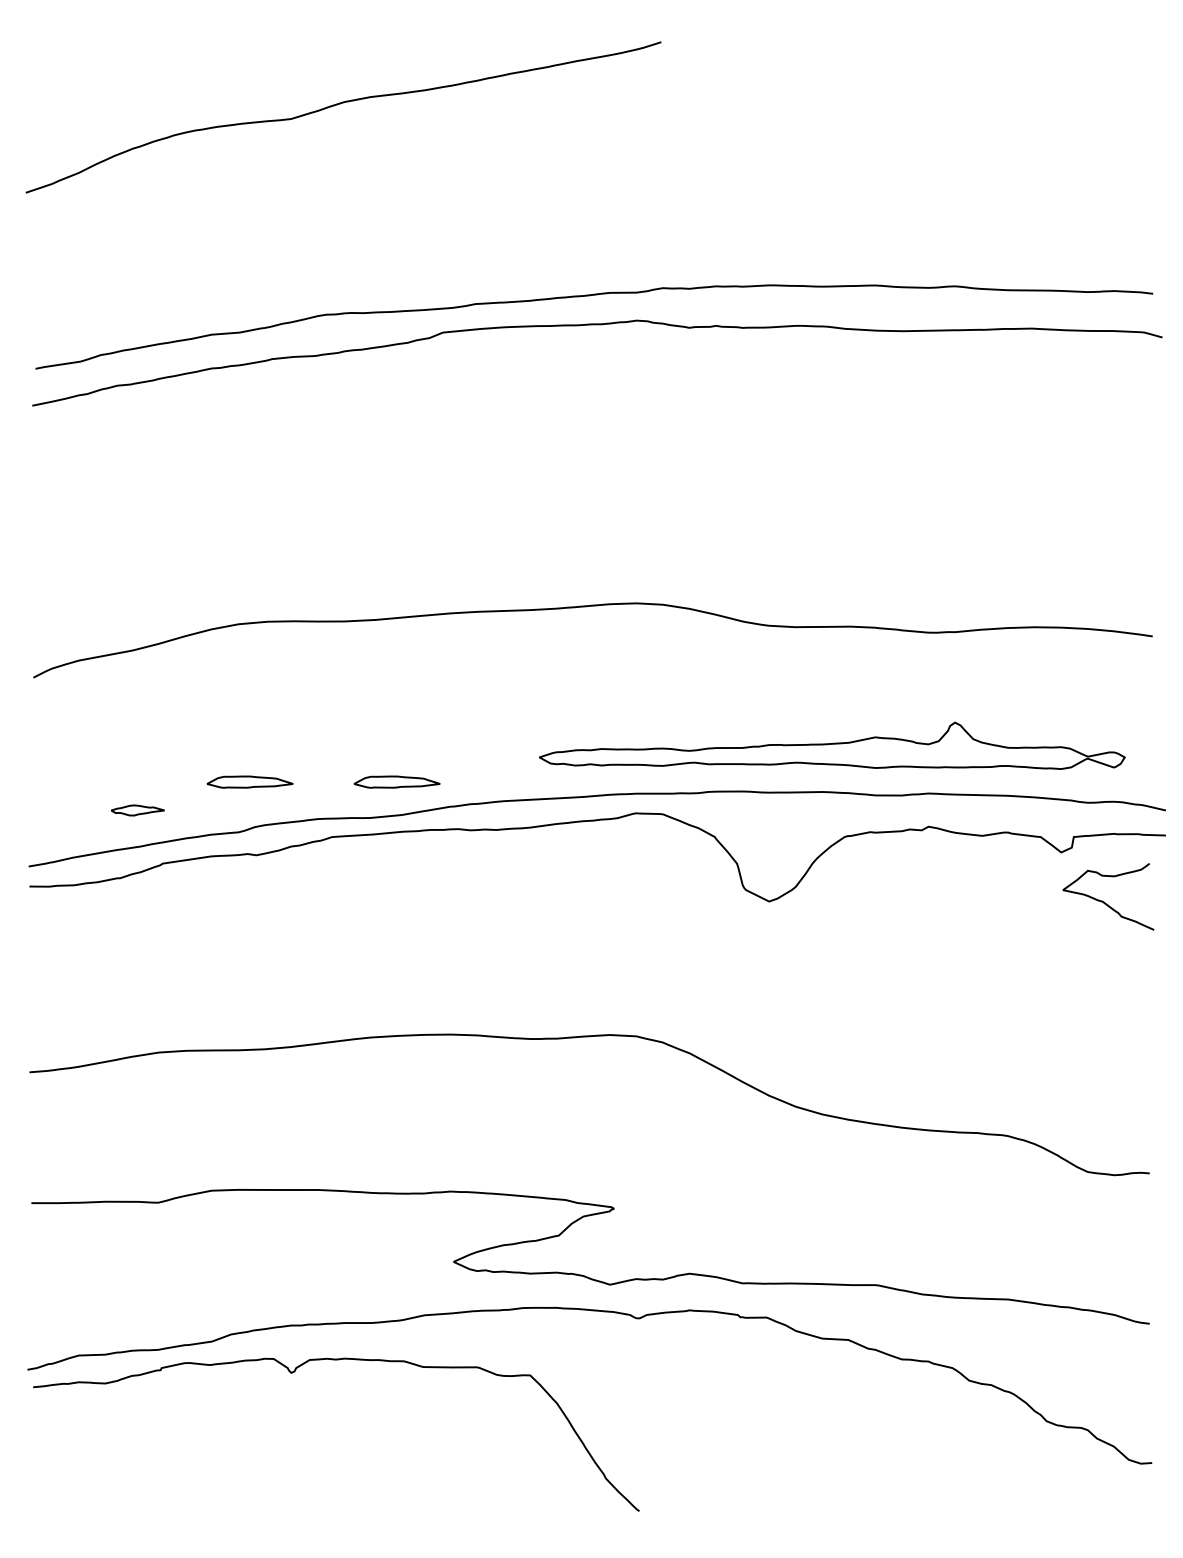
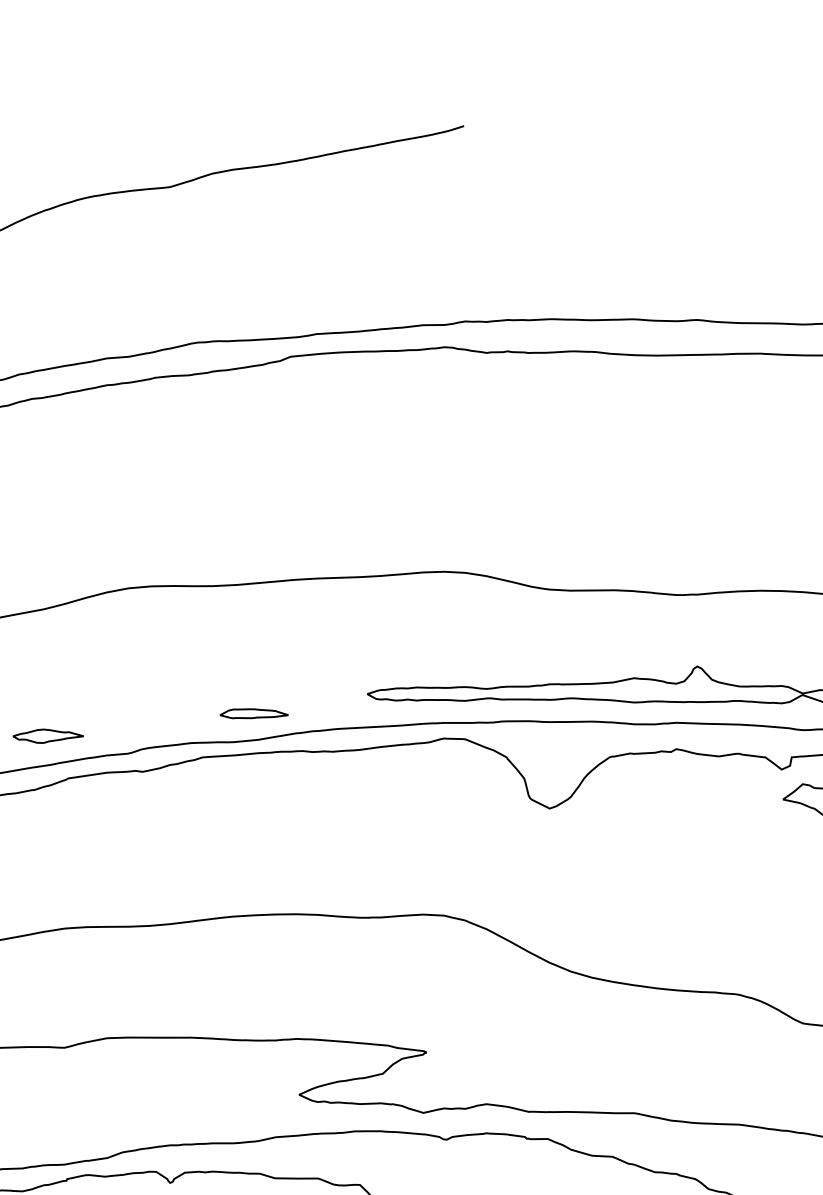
part: (249, 781) -> (137, 713), removed
part: (137, 810) -> (48, 736), size x1.67

